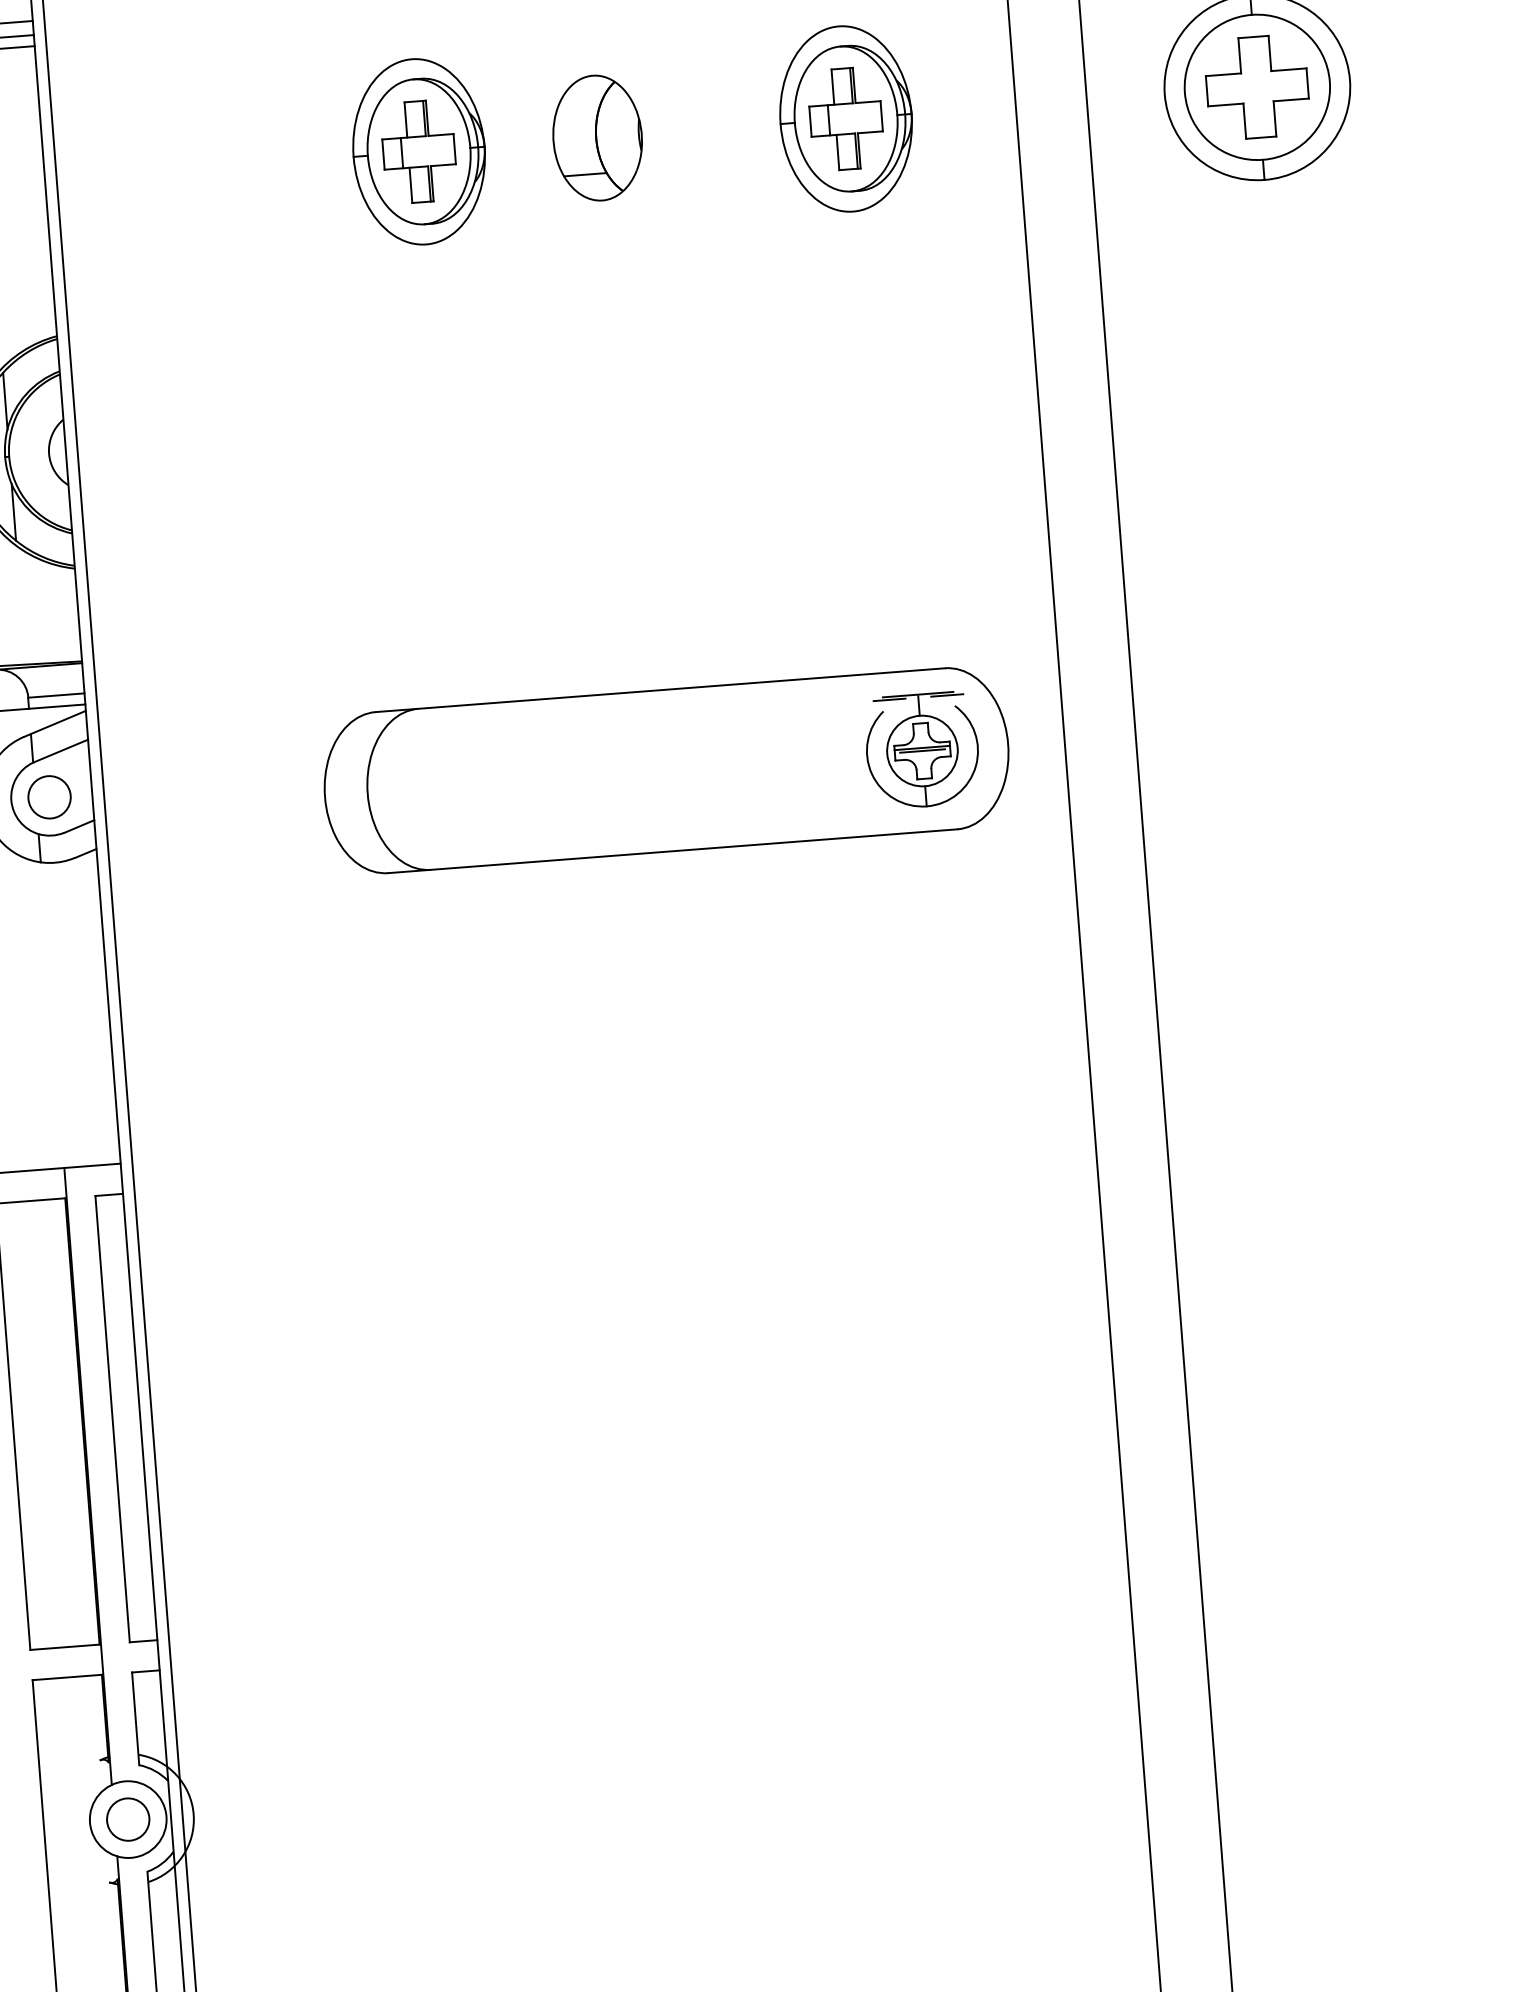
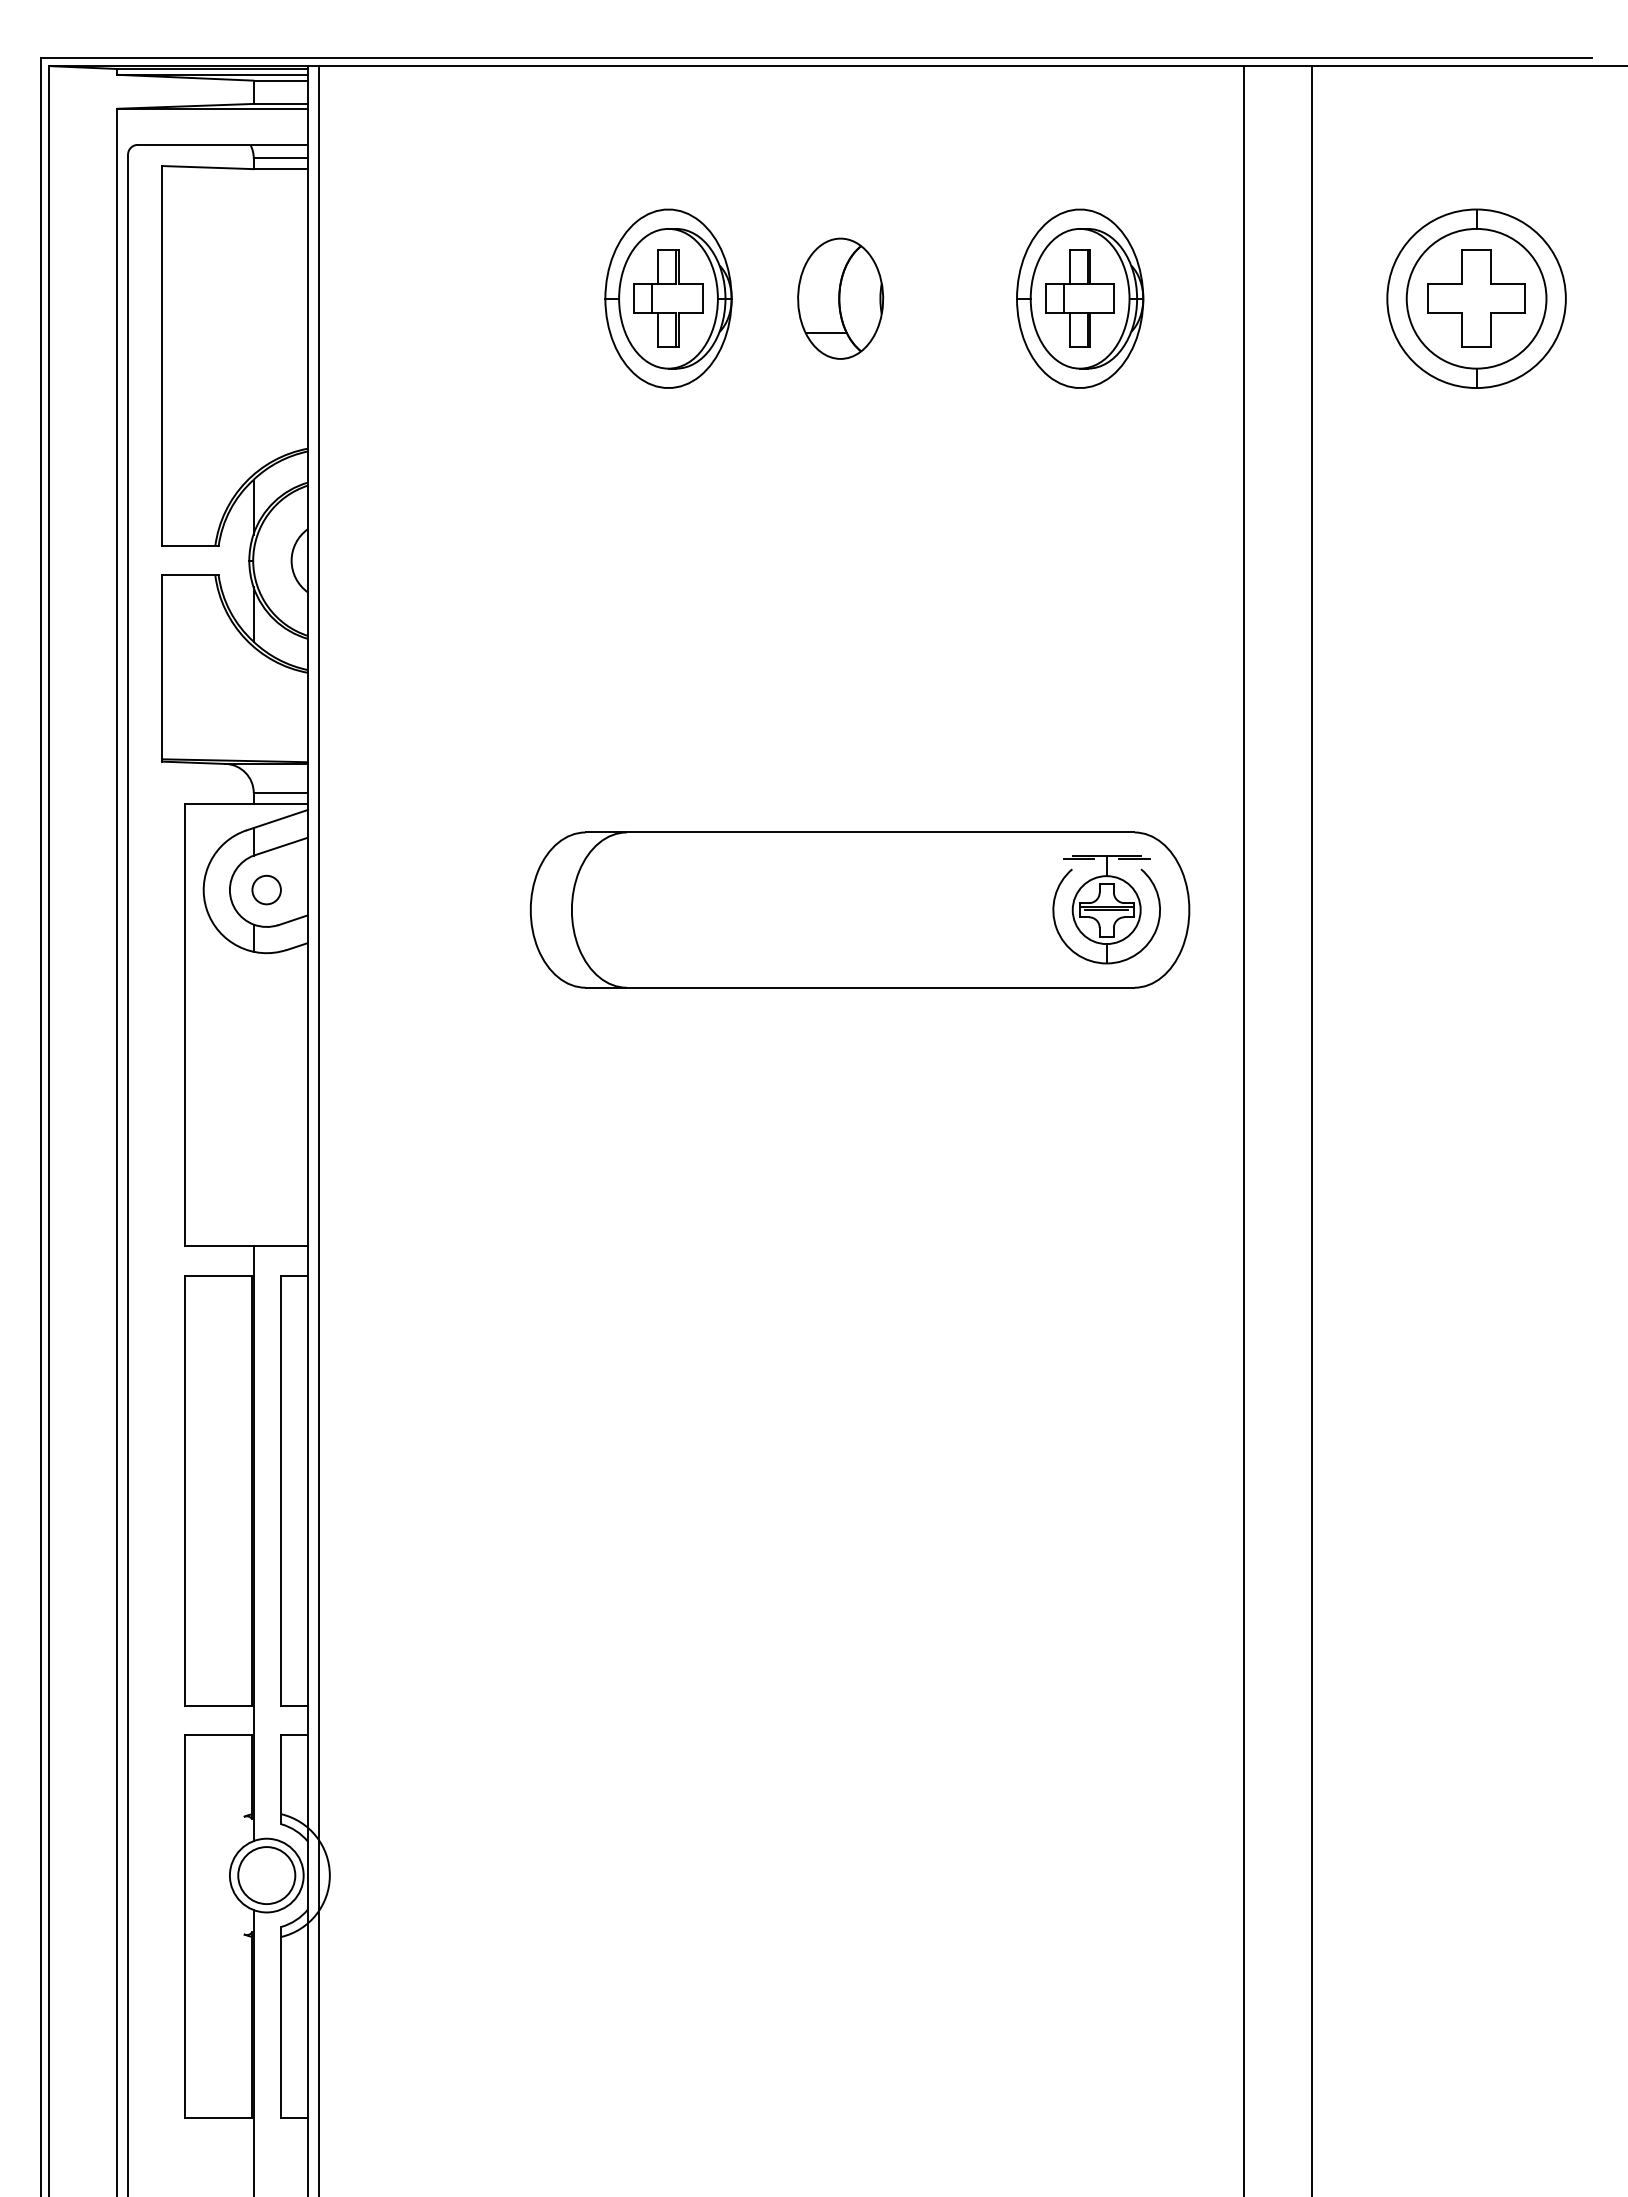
circle: (49, 796) -> (266, 889), size x0.7
circle: (127, 1819) -> (266, 1875), size x1.4

